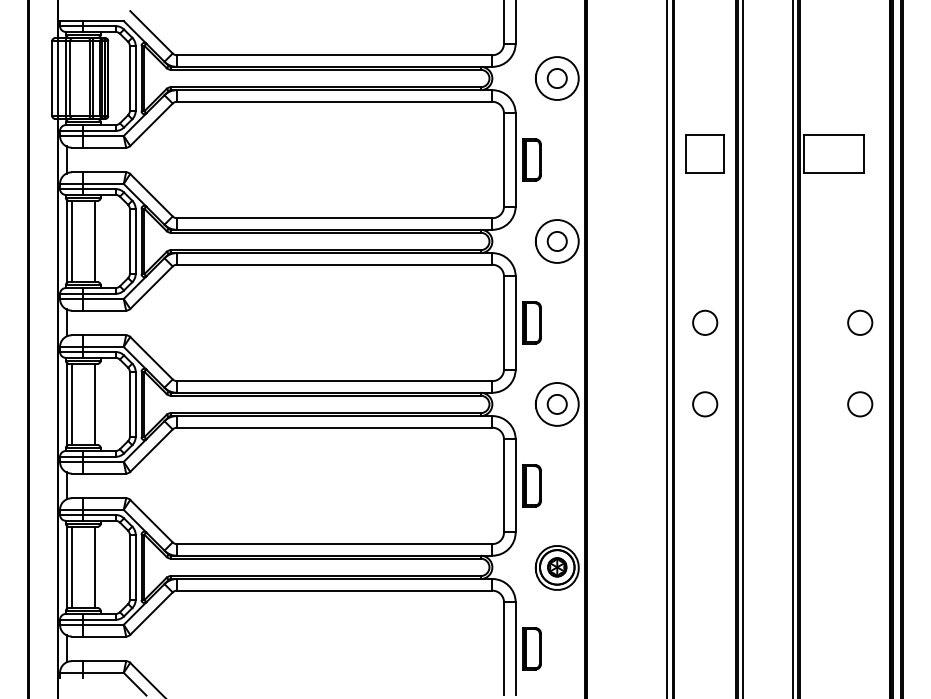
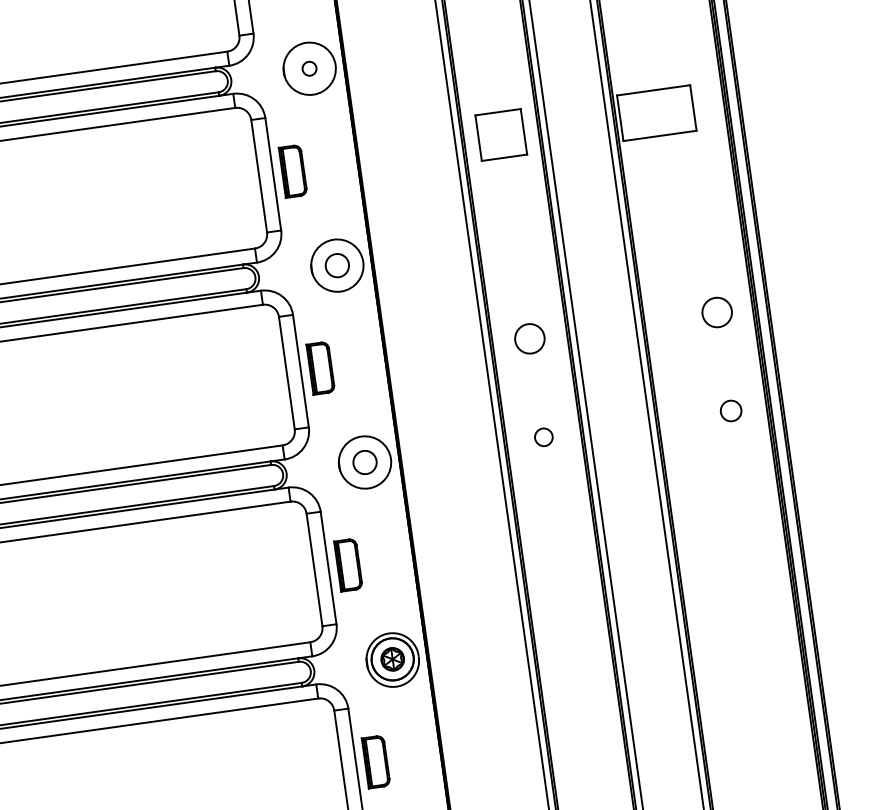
circle: (556, 78) -> (308, 68), size x0.6
circle: (705, 404) -> (544, 437), size x0.6
circle: (860, 404) -> (731, 411), size x0.7

